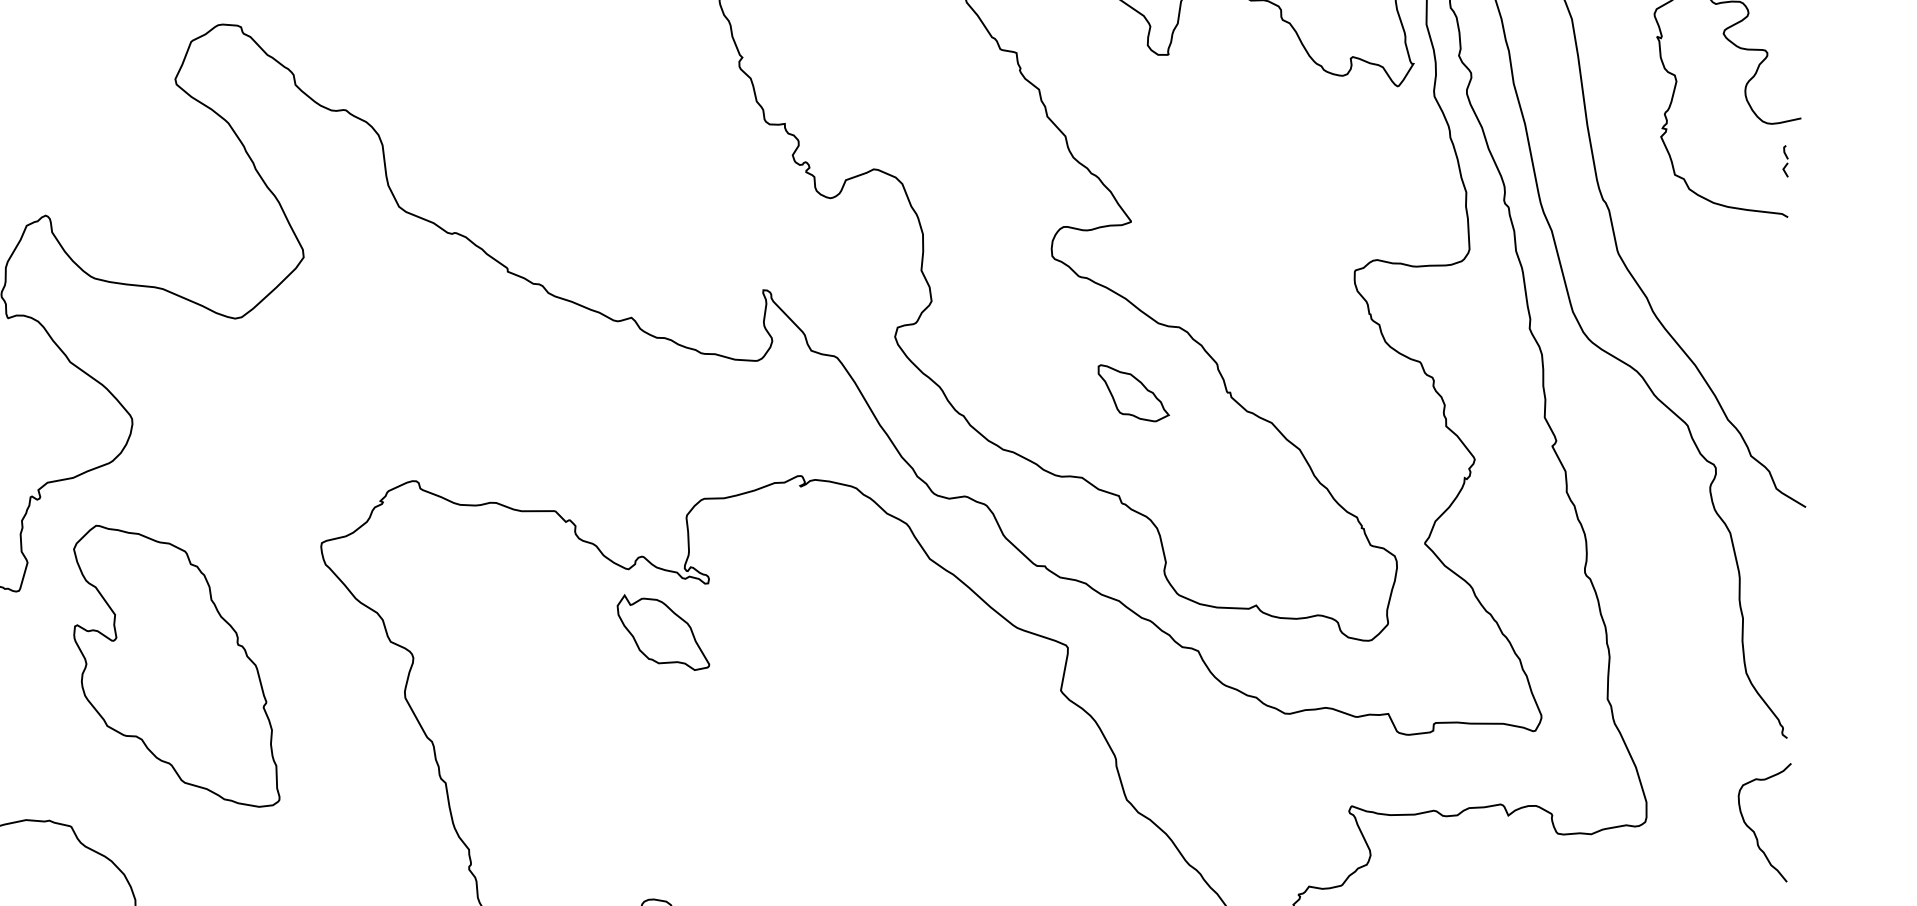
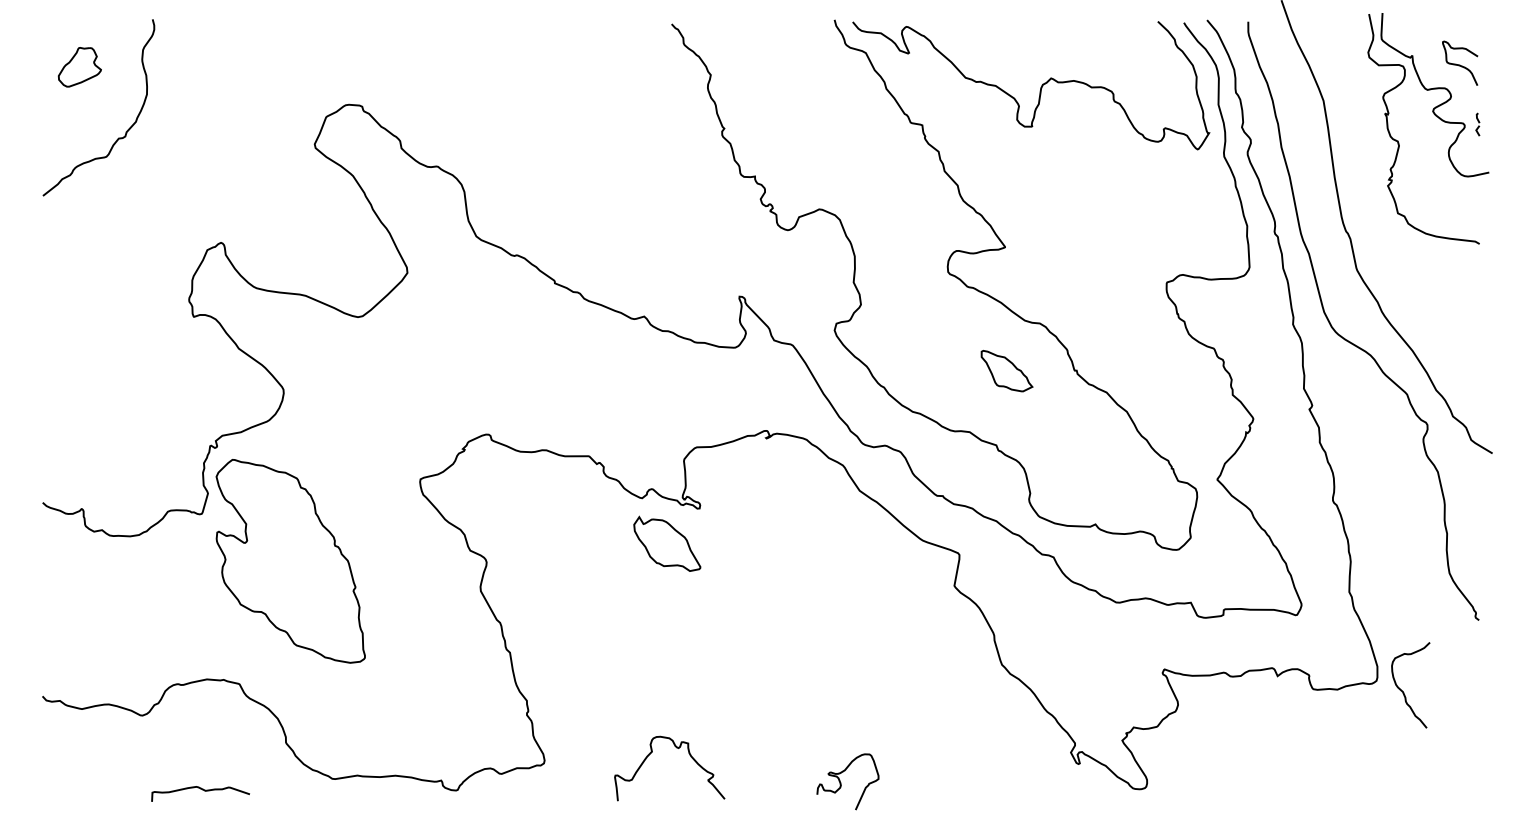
part: (1785, 161) -> (1477, 124), moved
part: (176, 666) -> (290, 561), moved
curve: (1754, 831) -> (1403, 691), moved

